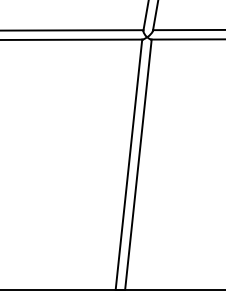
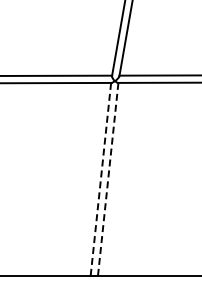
line: (128, 165) -> (100, 180), solid -> dashed
line: (138, 165) -> (108, 180), solid -> dashed

